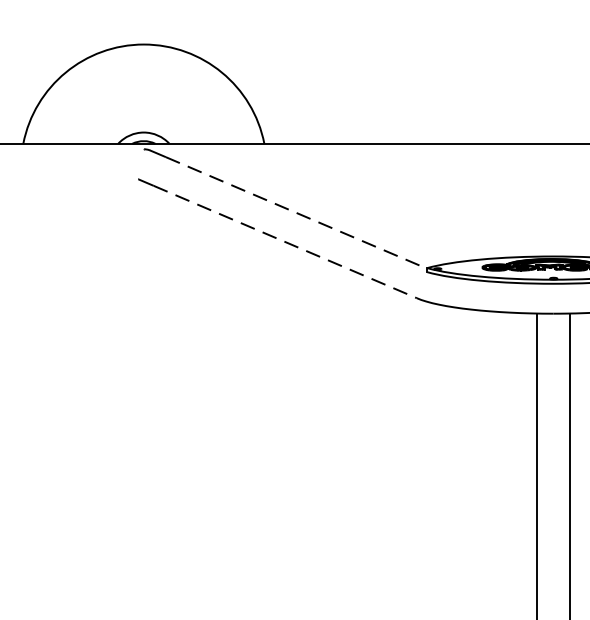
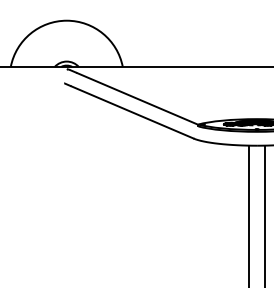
line: (296, 212) -> (137, 98), dashed -> solid
line: (285, 242) -> (132, 112), dashed -> solid

